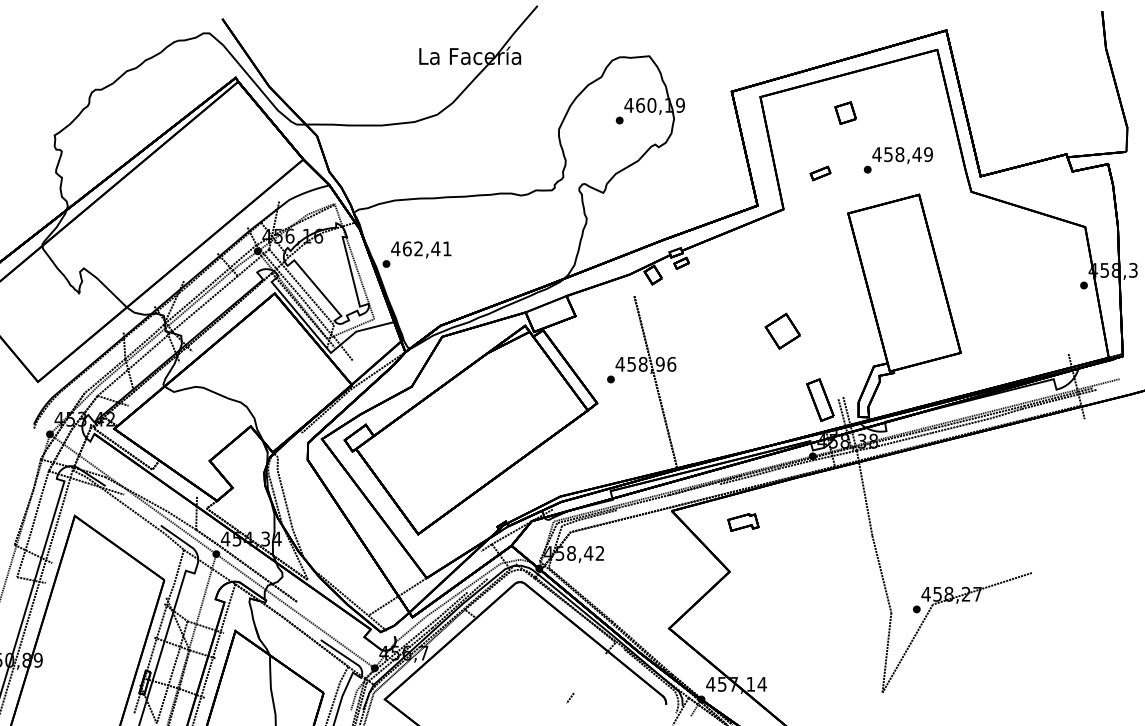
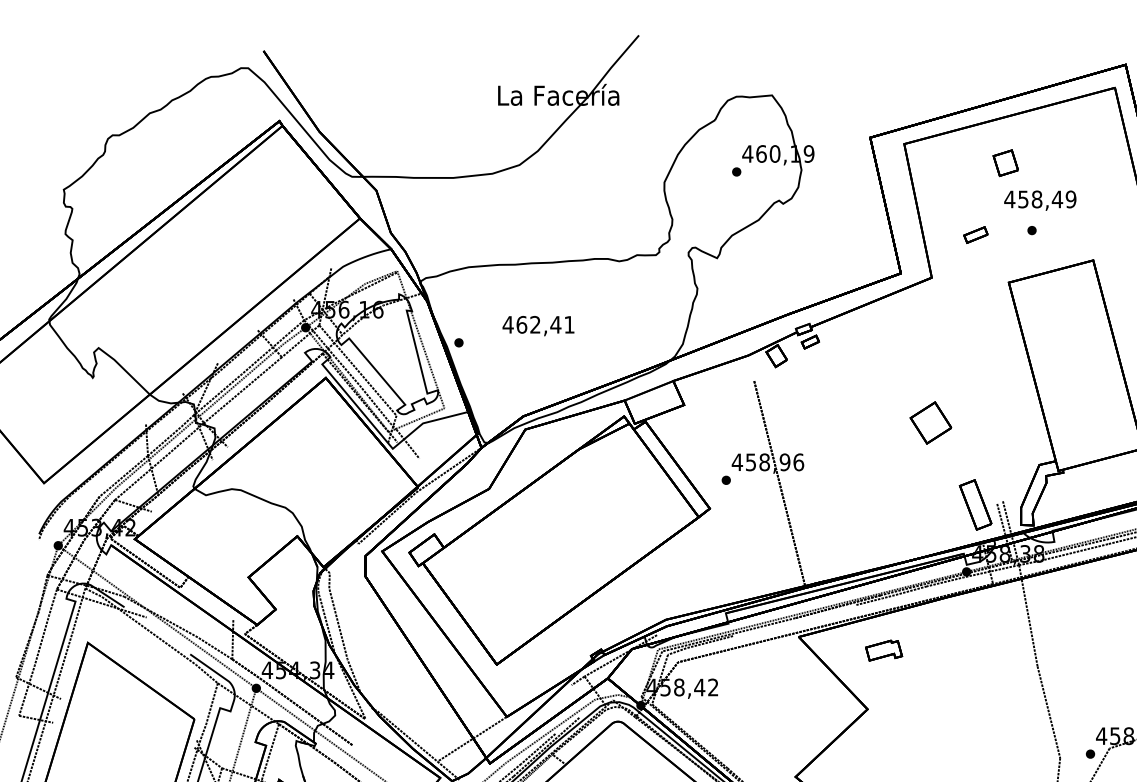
text: (902, 155) -> (1040, 200), moved
text: (421, 249) -> (538, 325), moved

